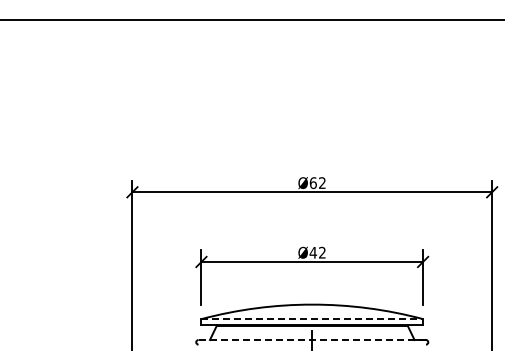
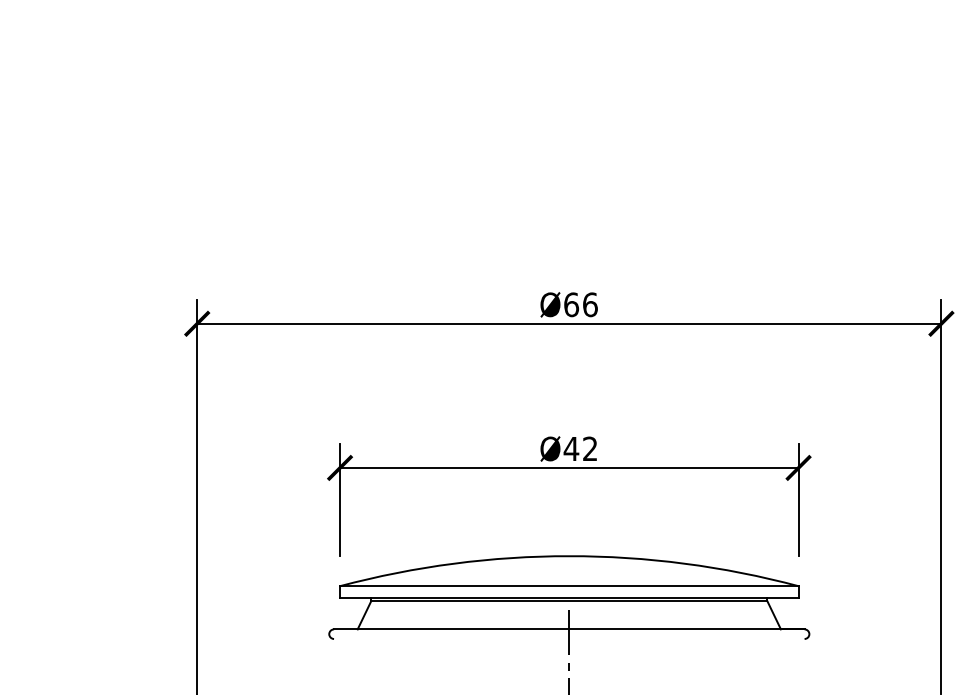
text: (322, 183) -> (590, 305), Ø62 -> Ø66
line: (312, 319) -> (569, 586), dashed -> solid
line: (312, 340) -> (569, 630), dashed -> solid

